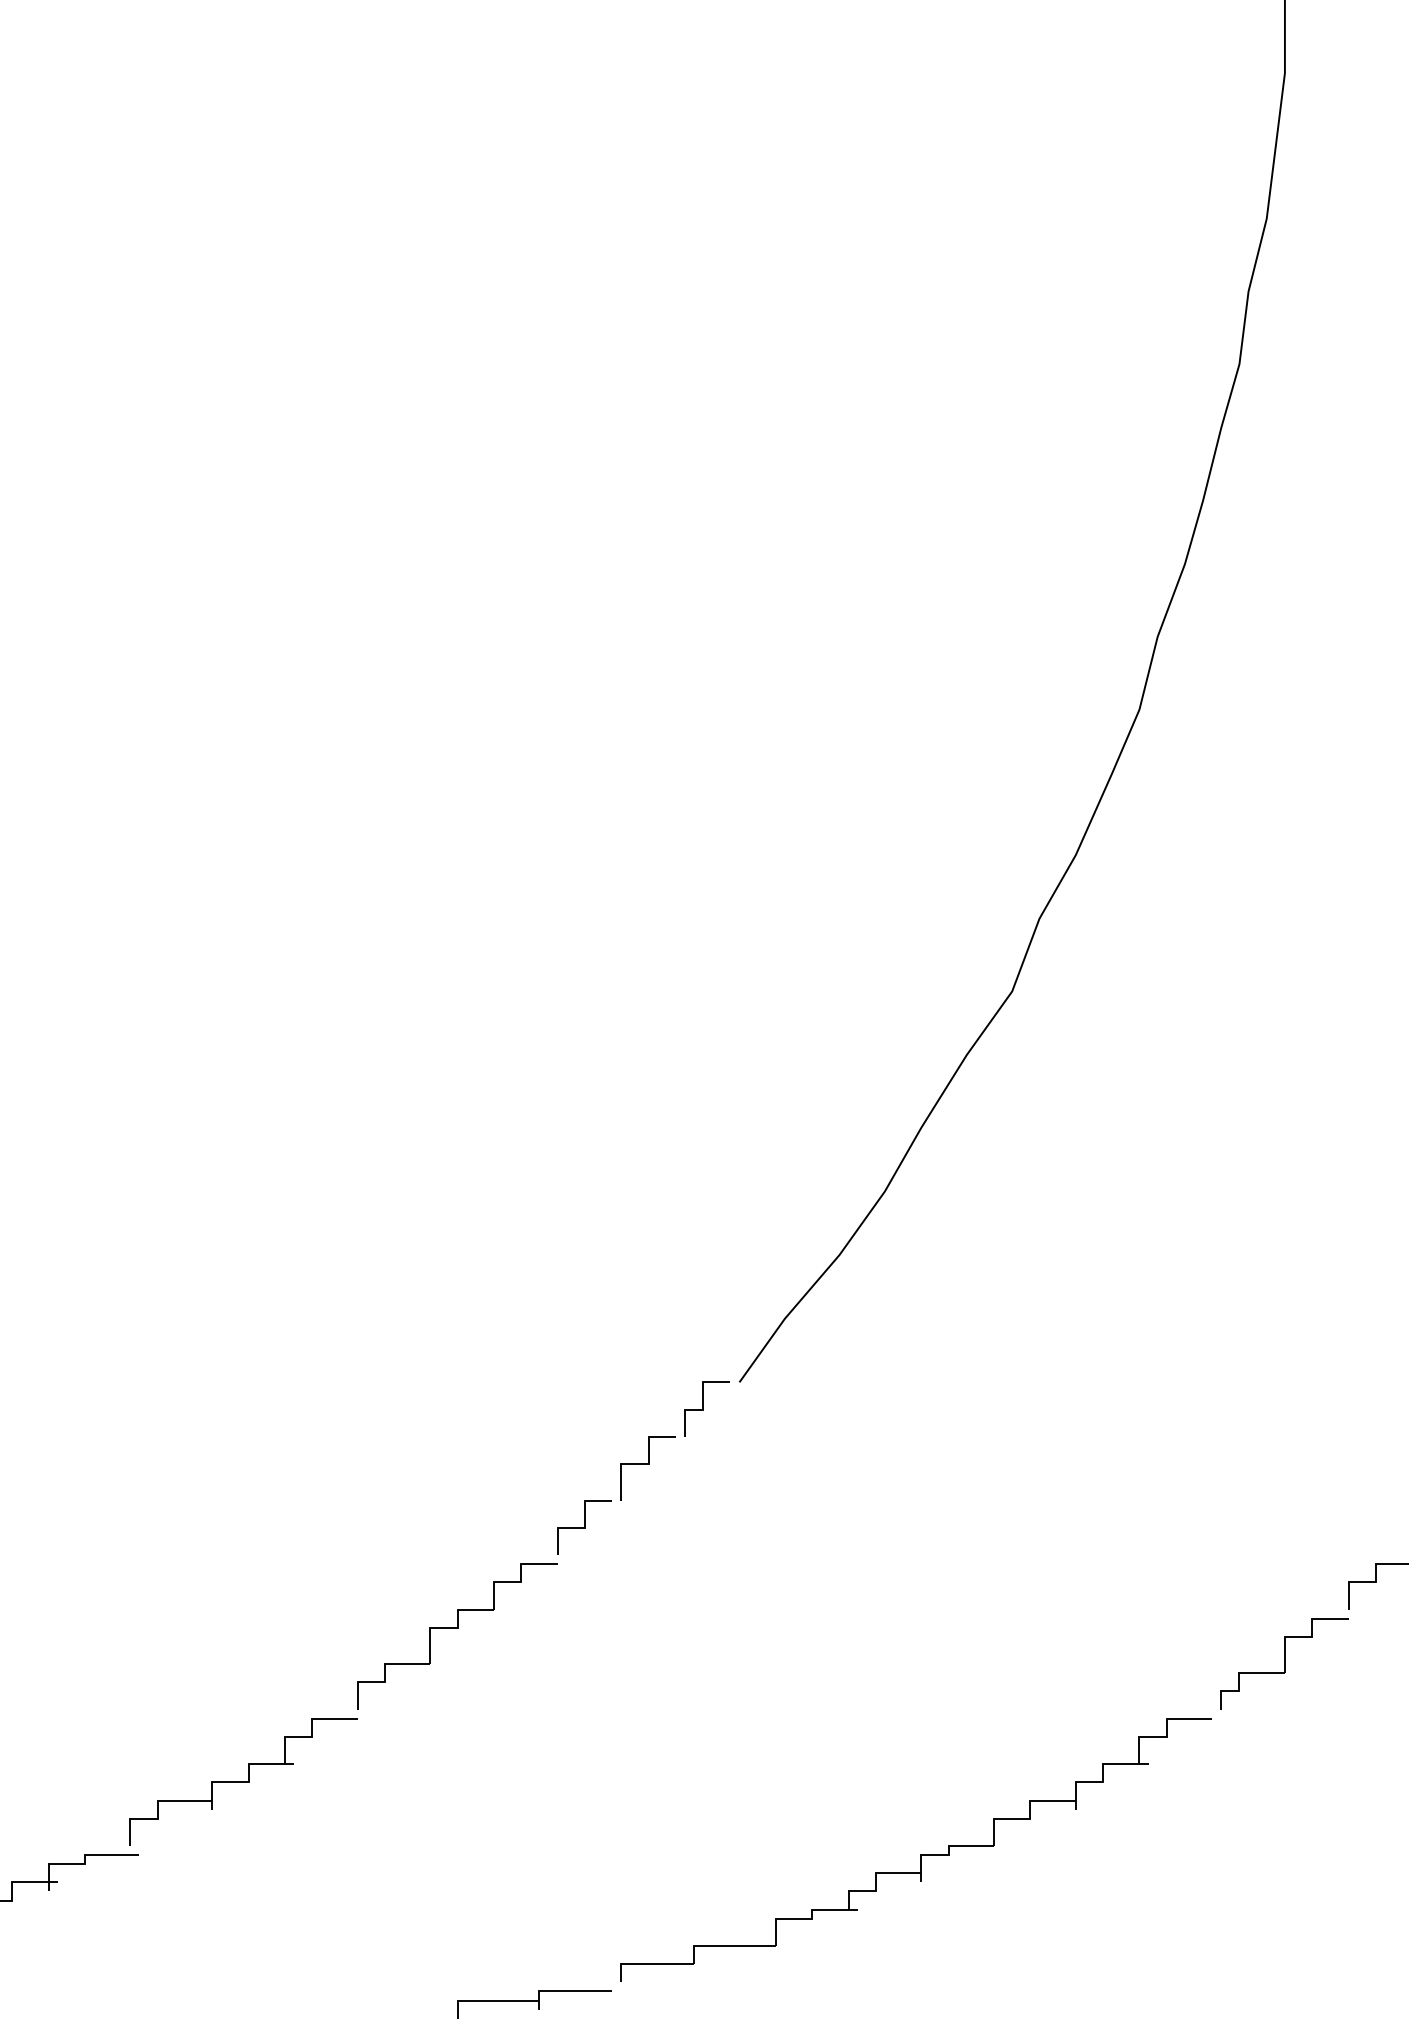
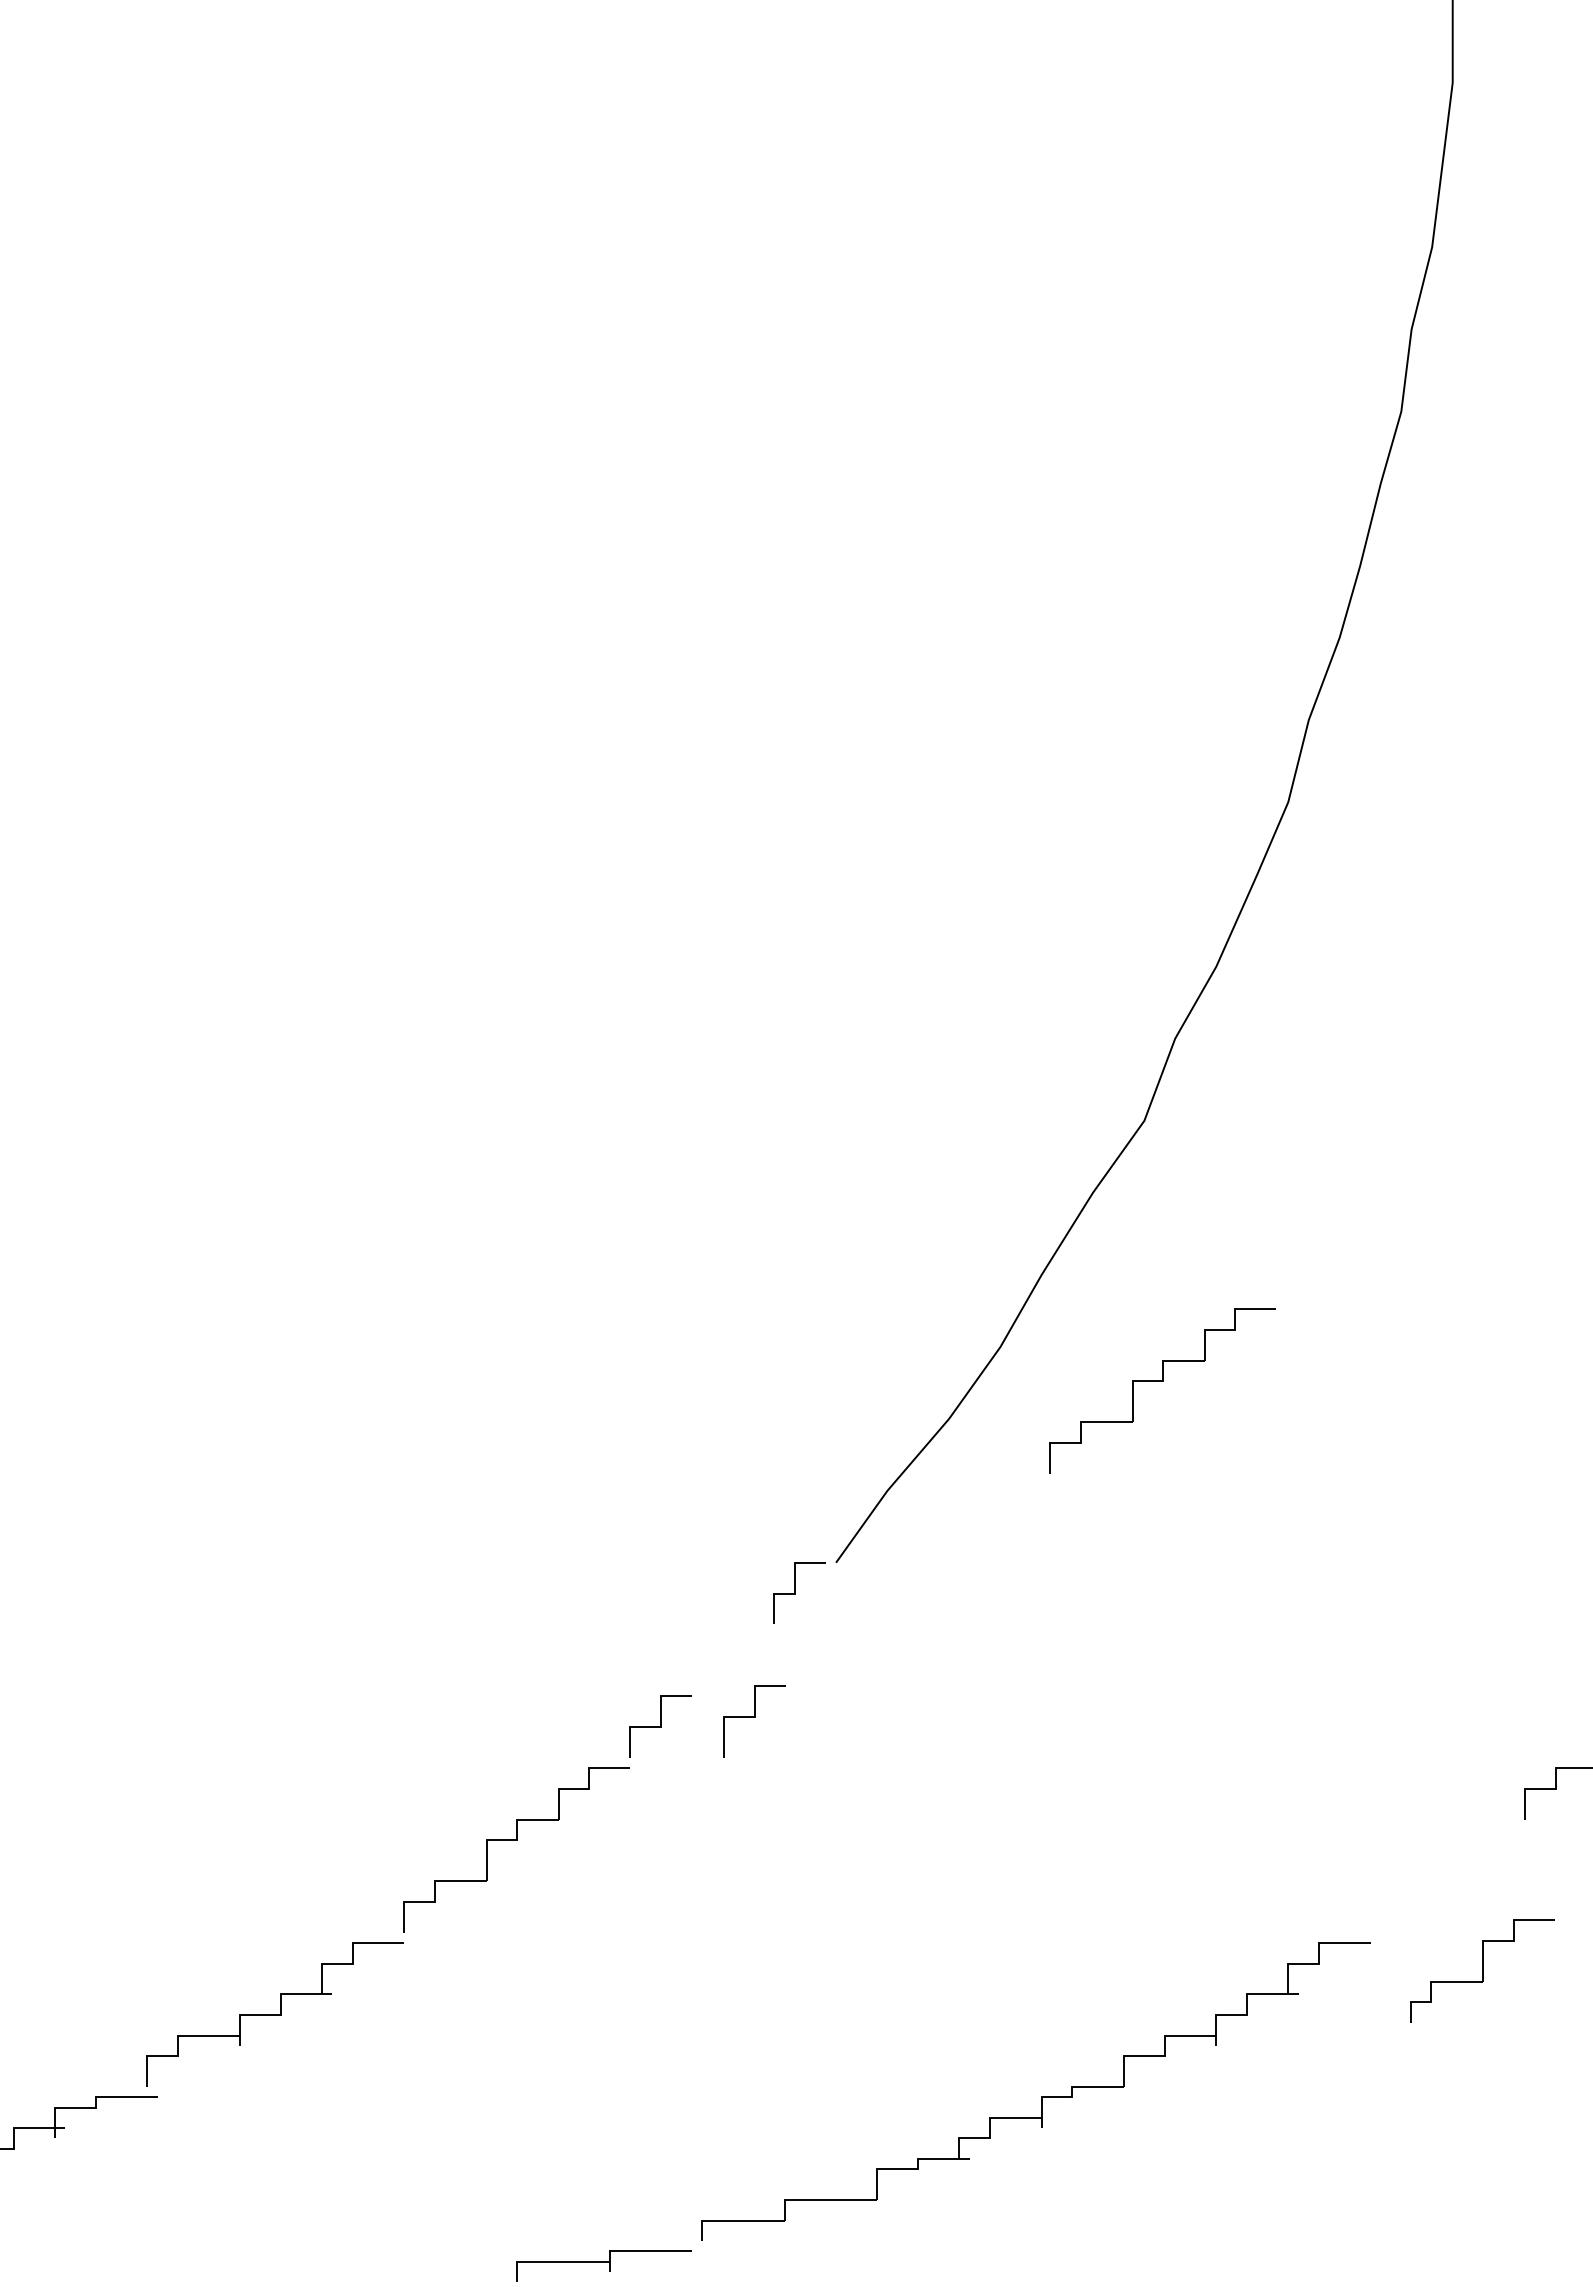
part: (1028, 1222) -> (1162, 1381), added
curve: (647, 1464) -> (754, 1717), moved
part: (1284, 1663) -> (1482, 1970), moved

